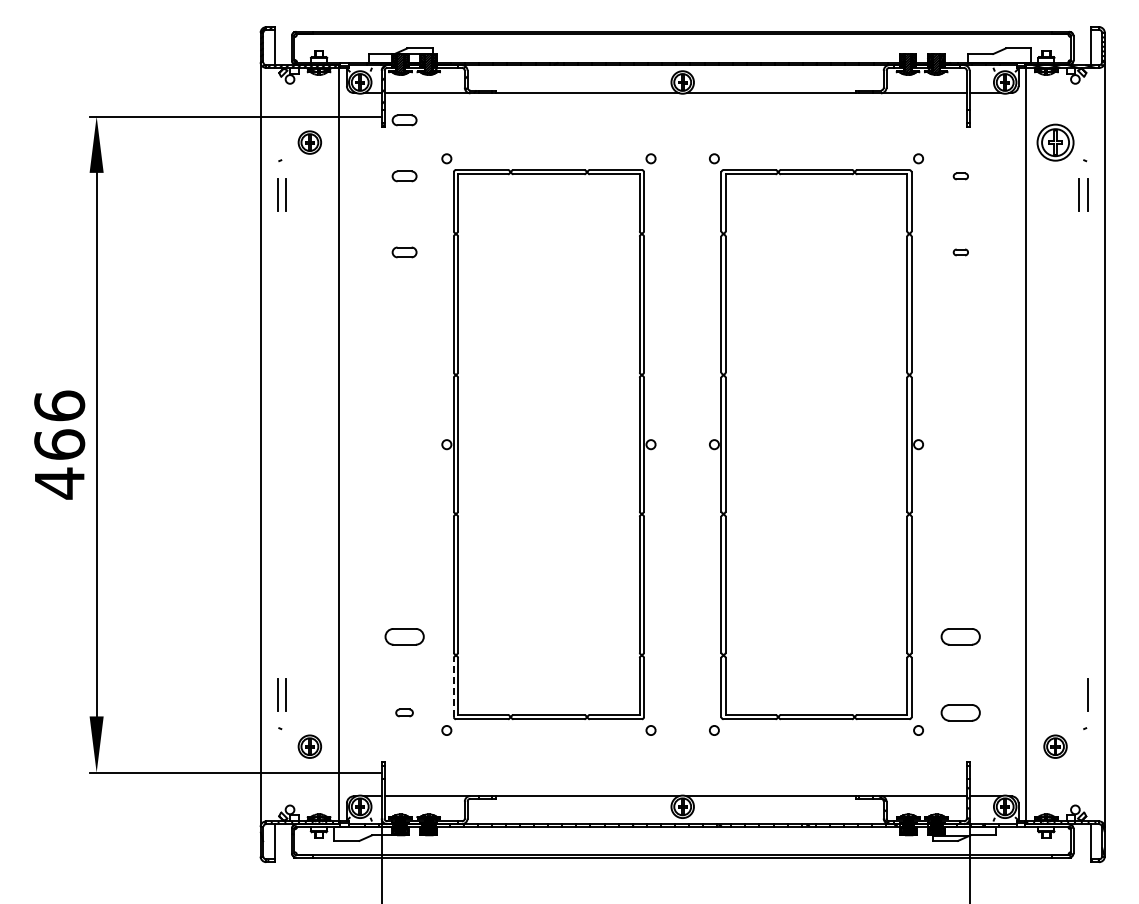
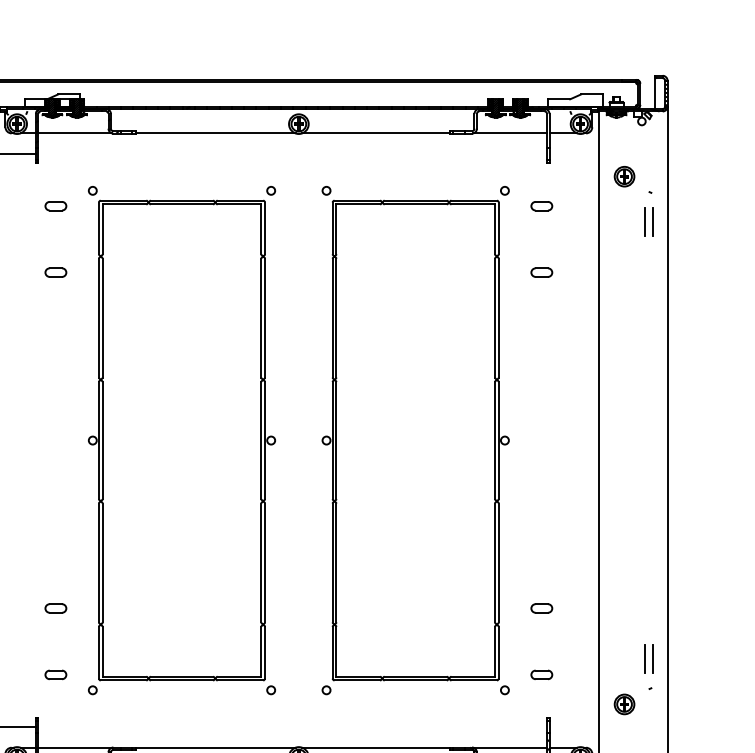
part: (404, 120) -> (55, 157), removed
part: (1055, 142) -> (624, 176), size x0.62
part: (960, 176) -> (541, 206), size x1.67
part: (960, 252) -> (541, 272), size x1.67
part: (404, 636) -> (55, 608), size x0.62
part: (960, 636) -> (541, 608), size x0.62
line: (453, 687) -> (98, 652), dashed -> solid
line: (1079, 694) -> (645, 658), added
part: (404, 712) -> (55, 674), size x1.43
part: (960, 712) -> (541, 674), size x0.62

